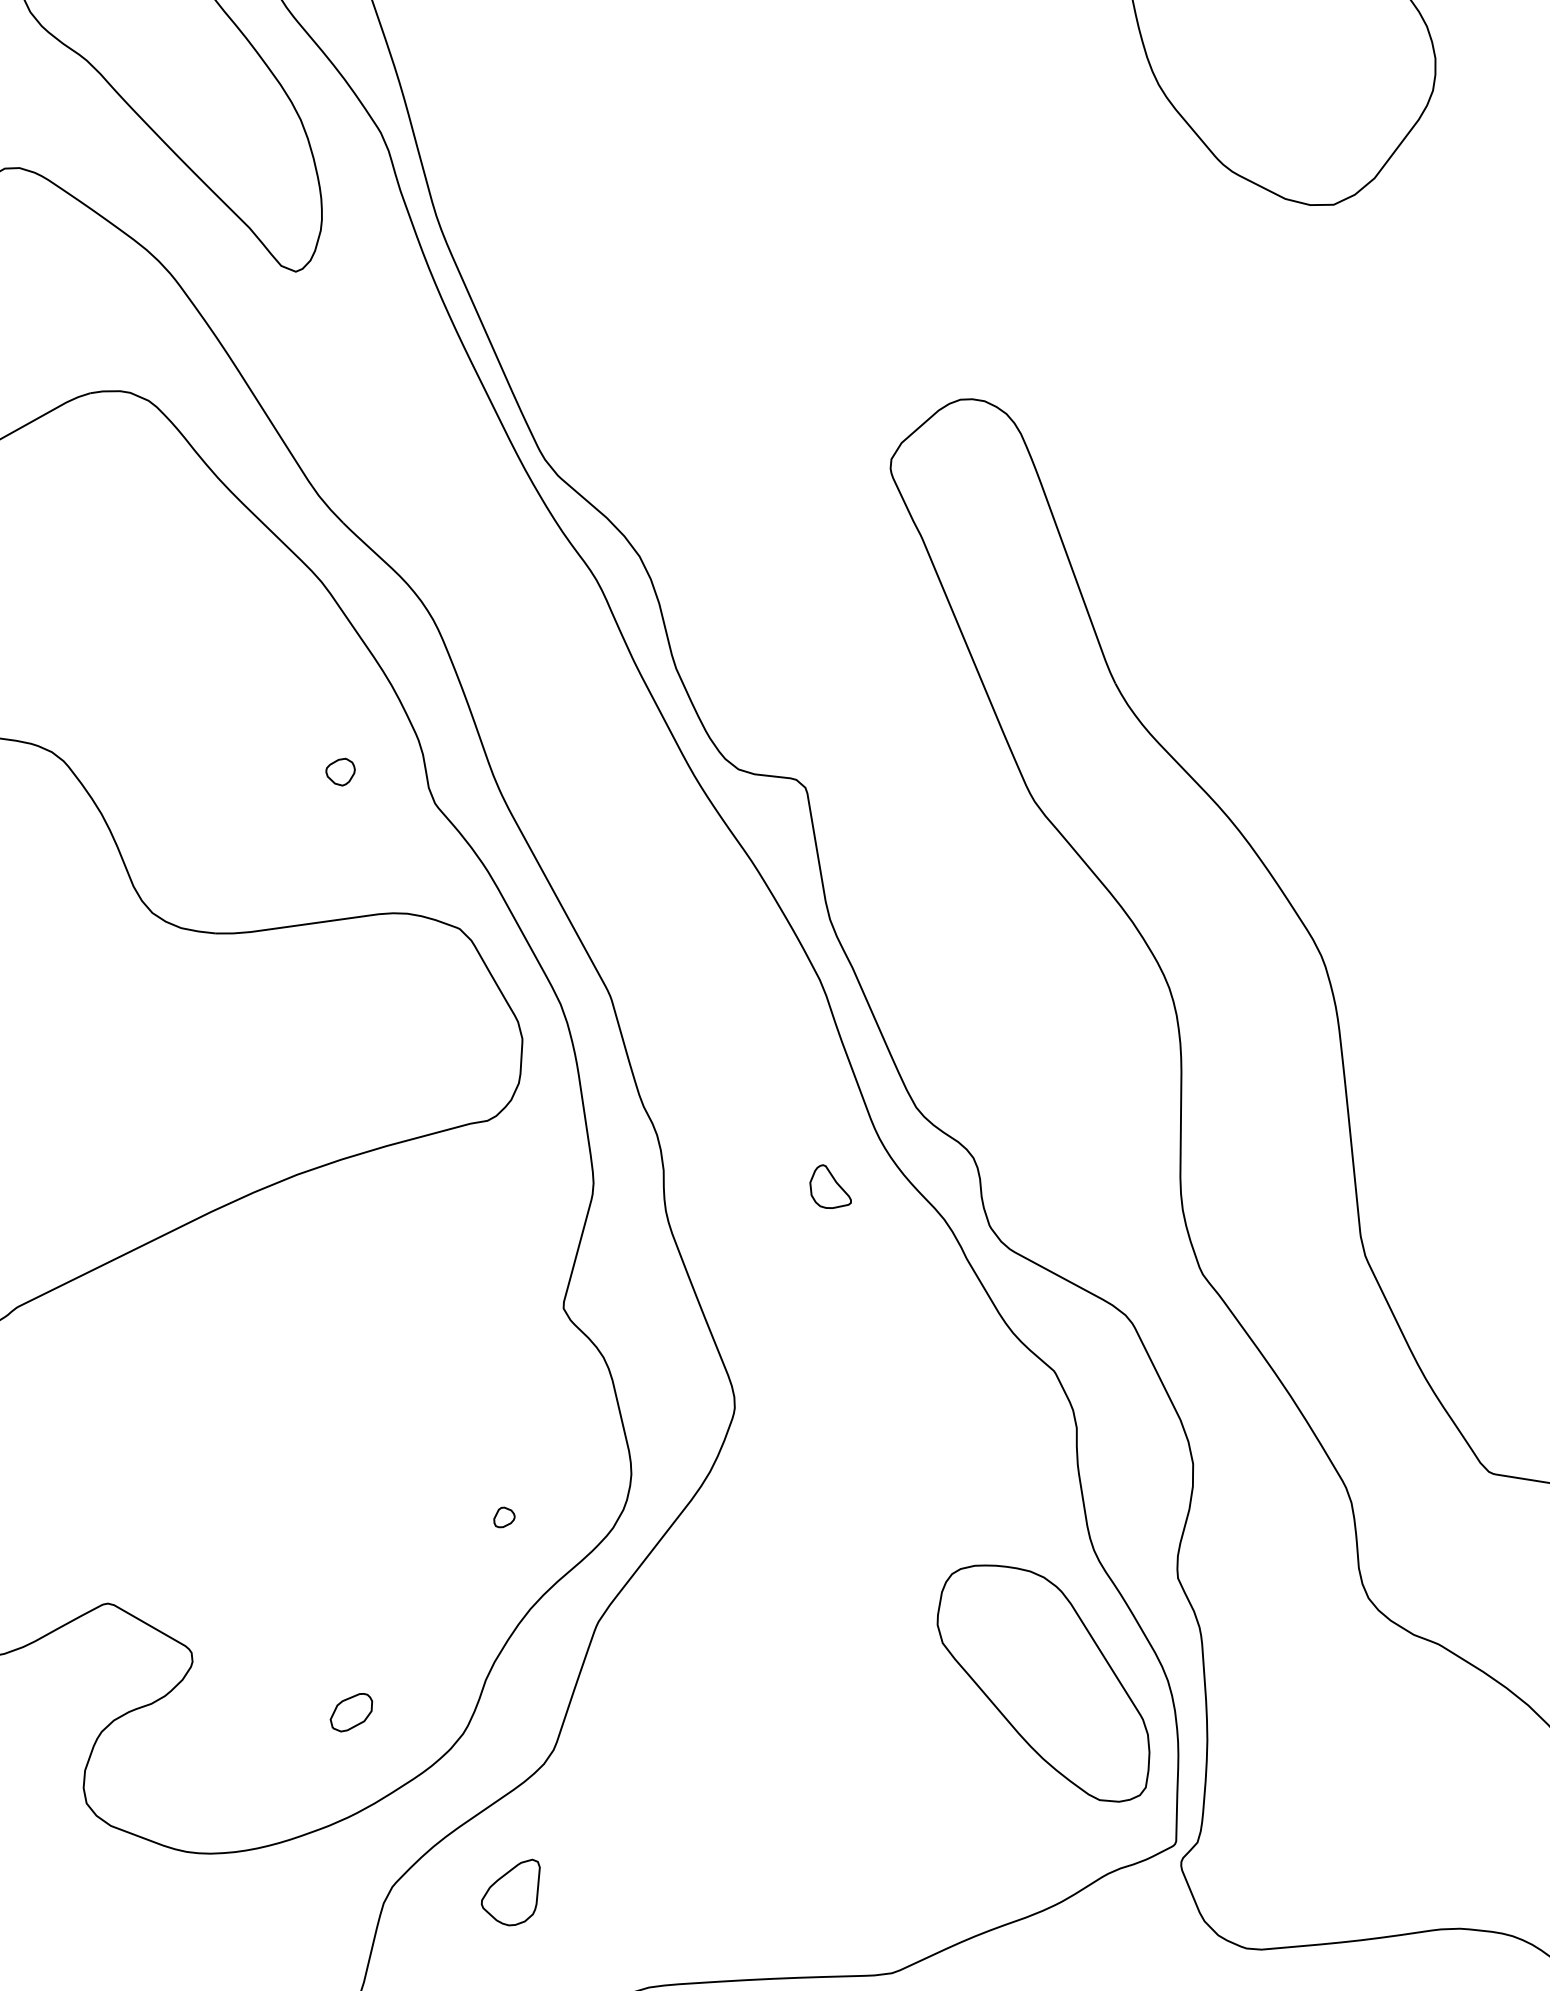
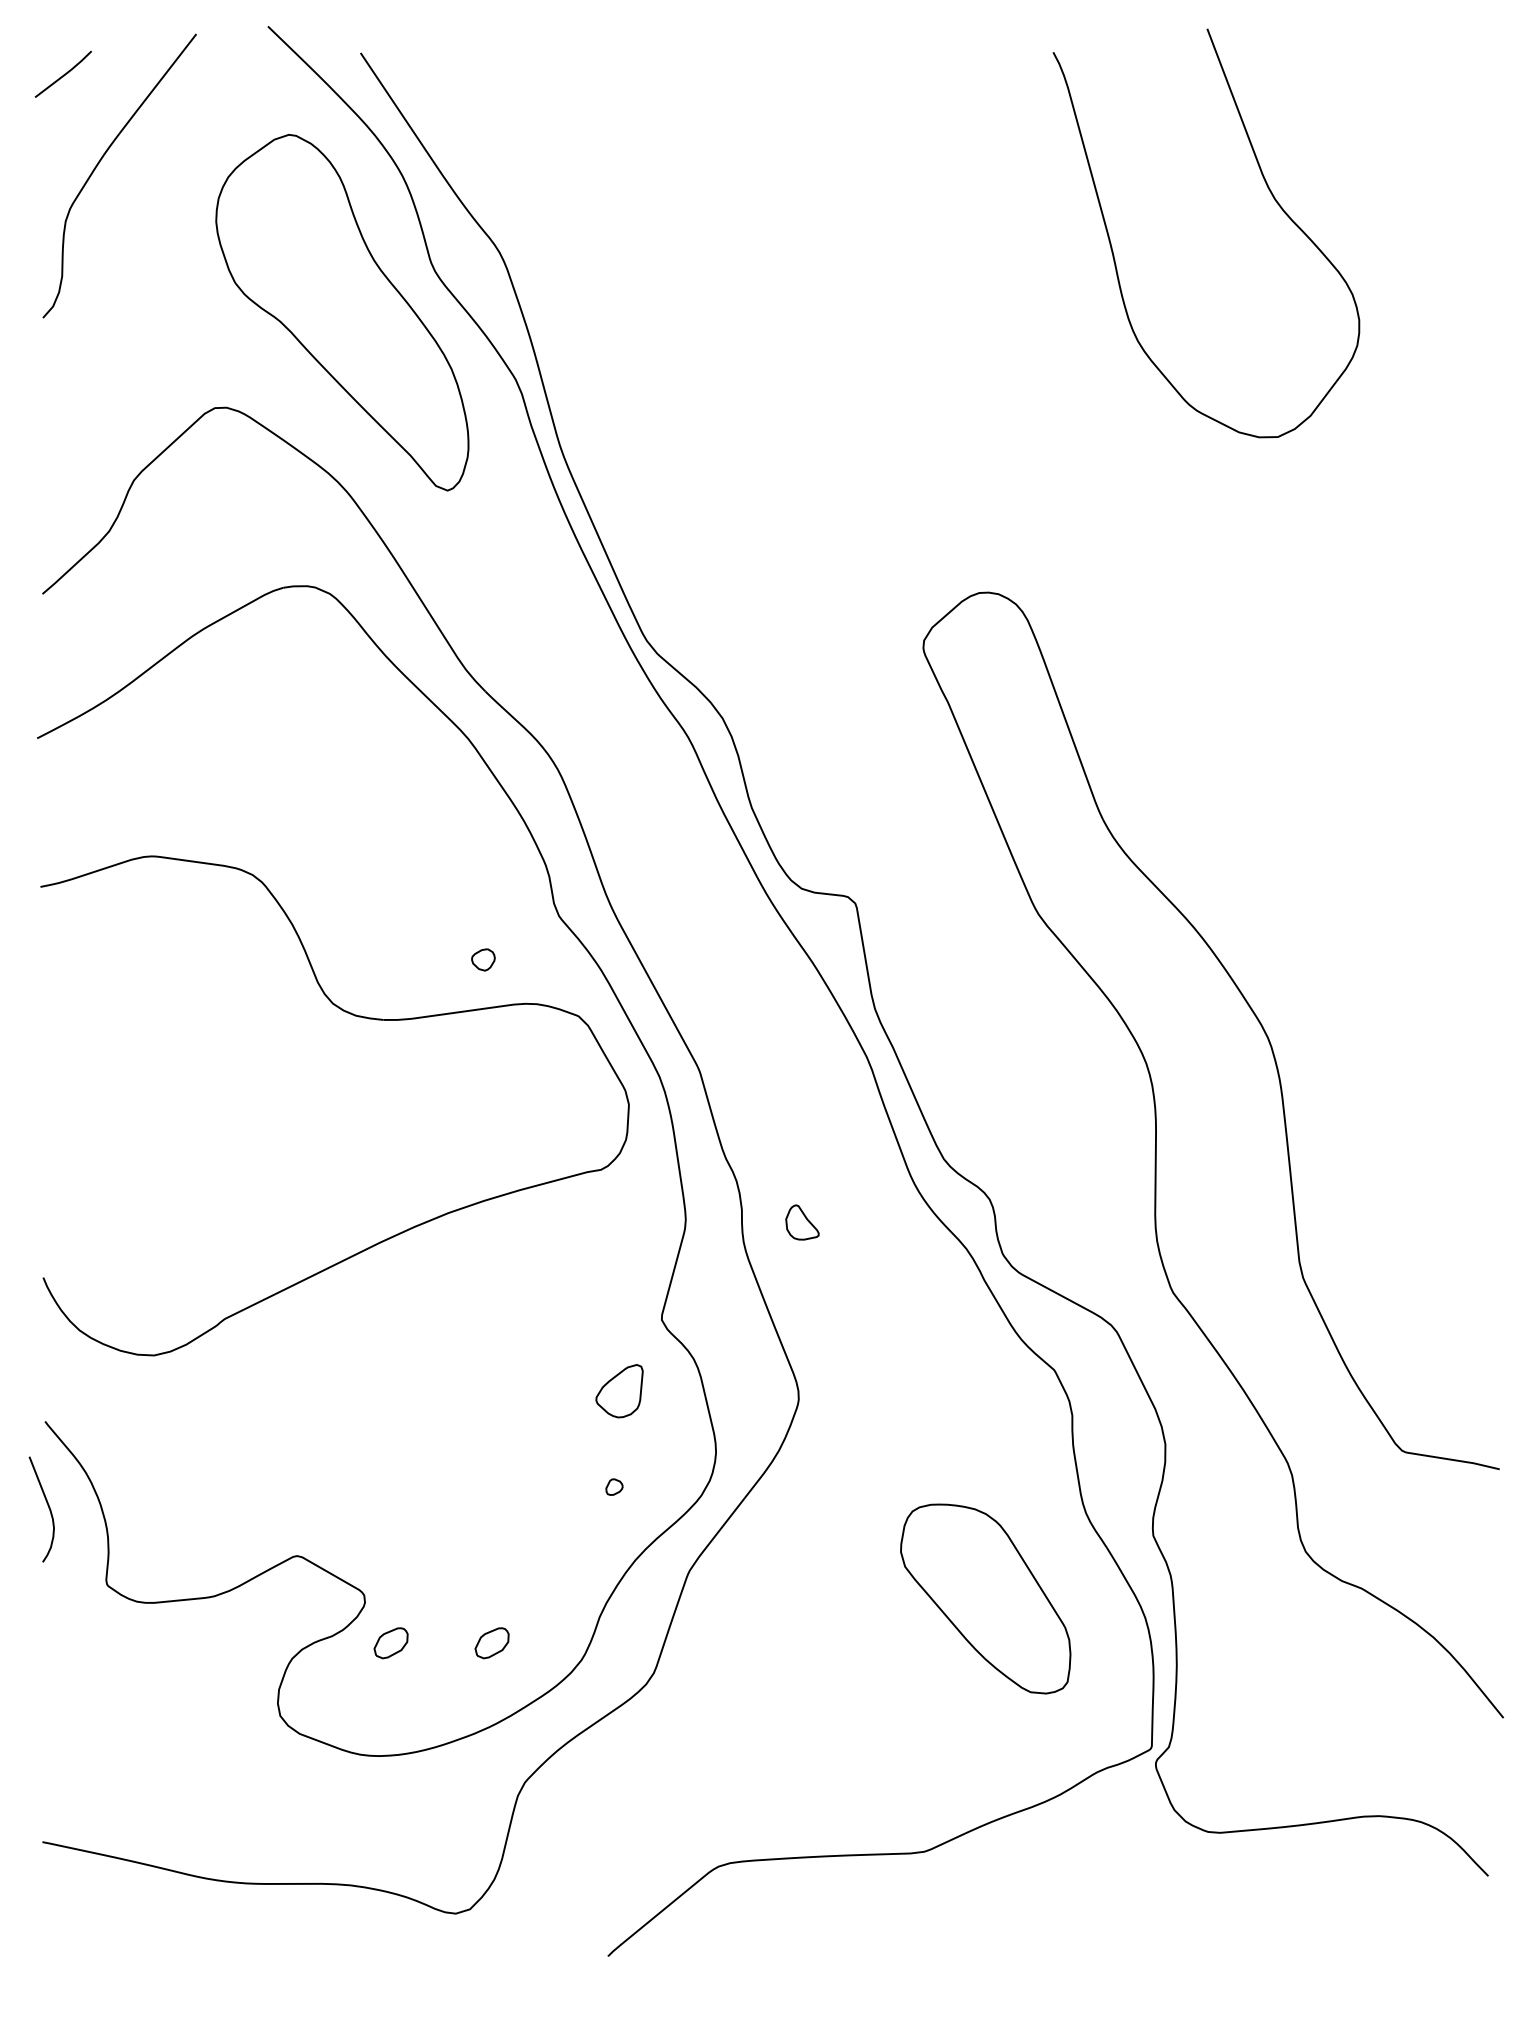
part: (340, 771) -> (483, 959), moved
part: (830, 1186) -> (802, 1222), moved
part: (1043, 1682) -> (985, 1598), moved
part: (224, 1712) -> (390, 1643), added
part: (510, 1892) -> (619, 1391), moved

